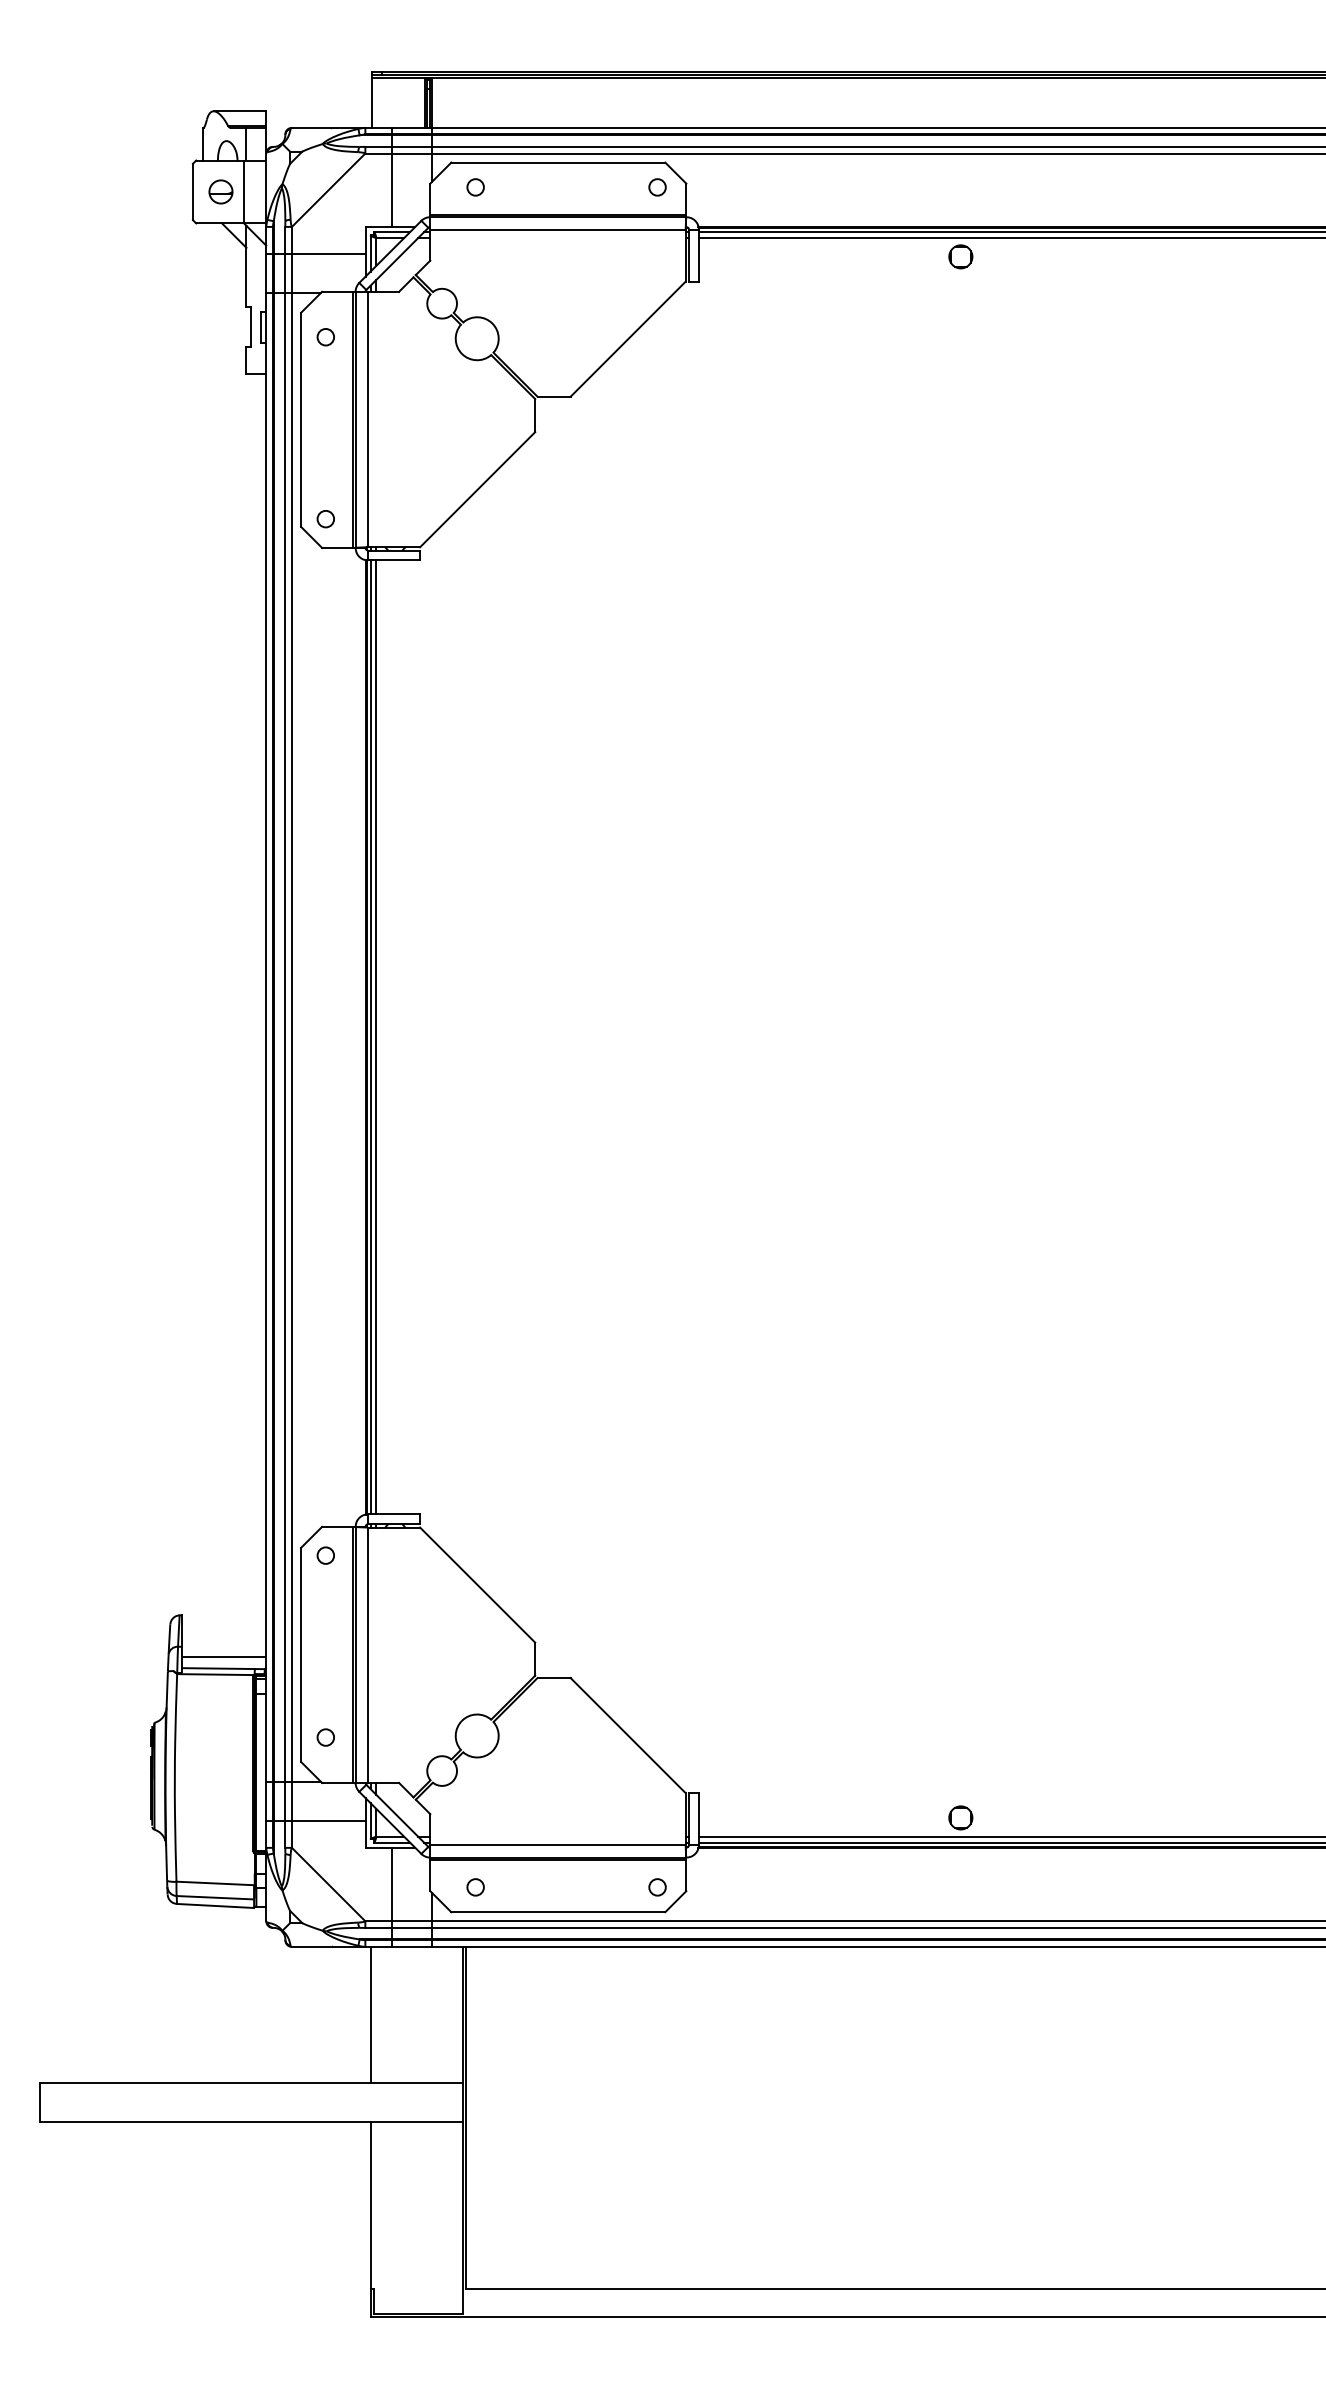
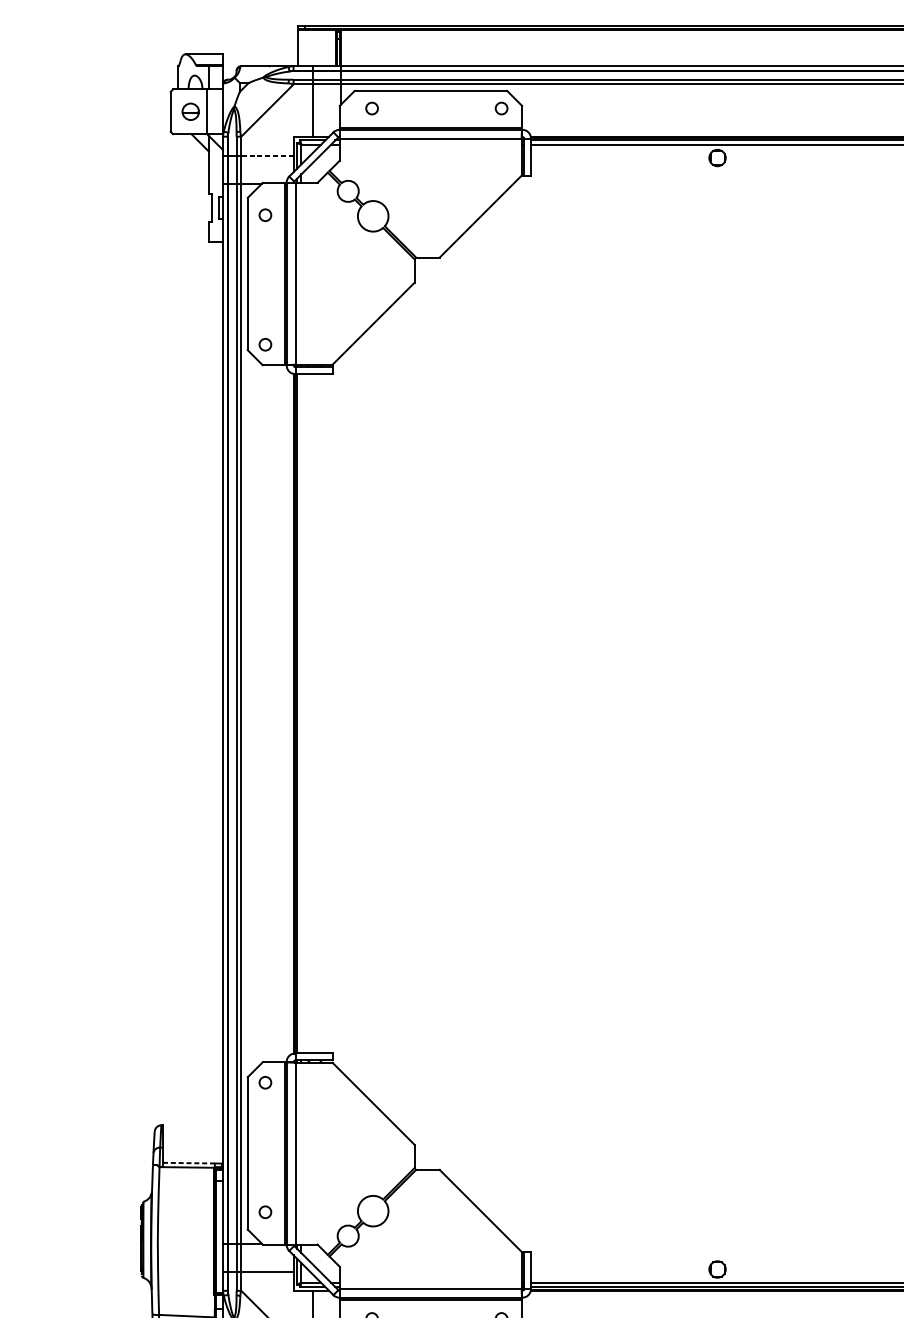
line: (328, 253) -> (267, 155), solid -> dashed
line: (376, 1037) -> (301, 713), removed
line: (223, 1657) -> (192, 1155), removed
line: (218, 1668) -> (189, 1163), solid -> dashed

